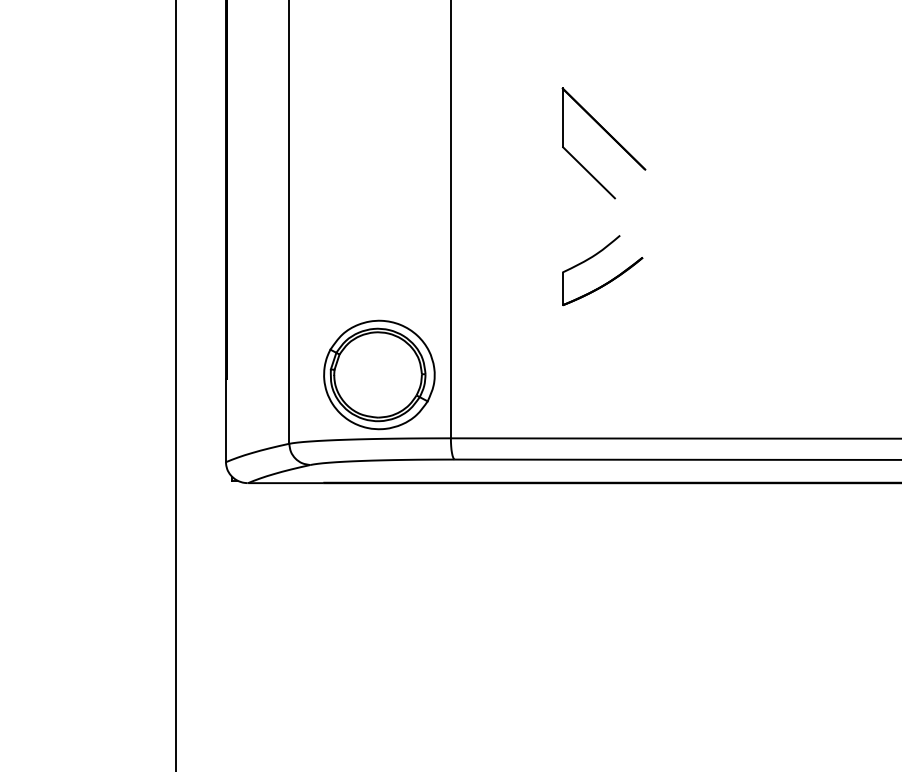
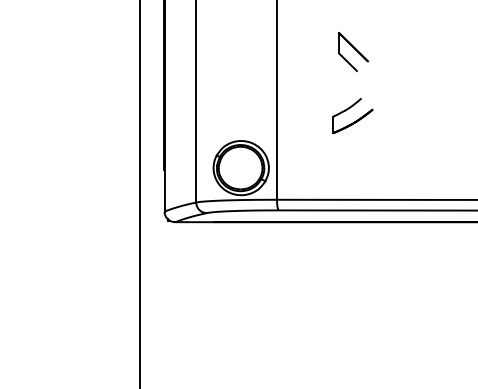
part: (603, 141) -> (353, 51), size x0.7

